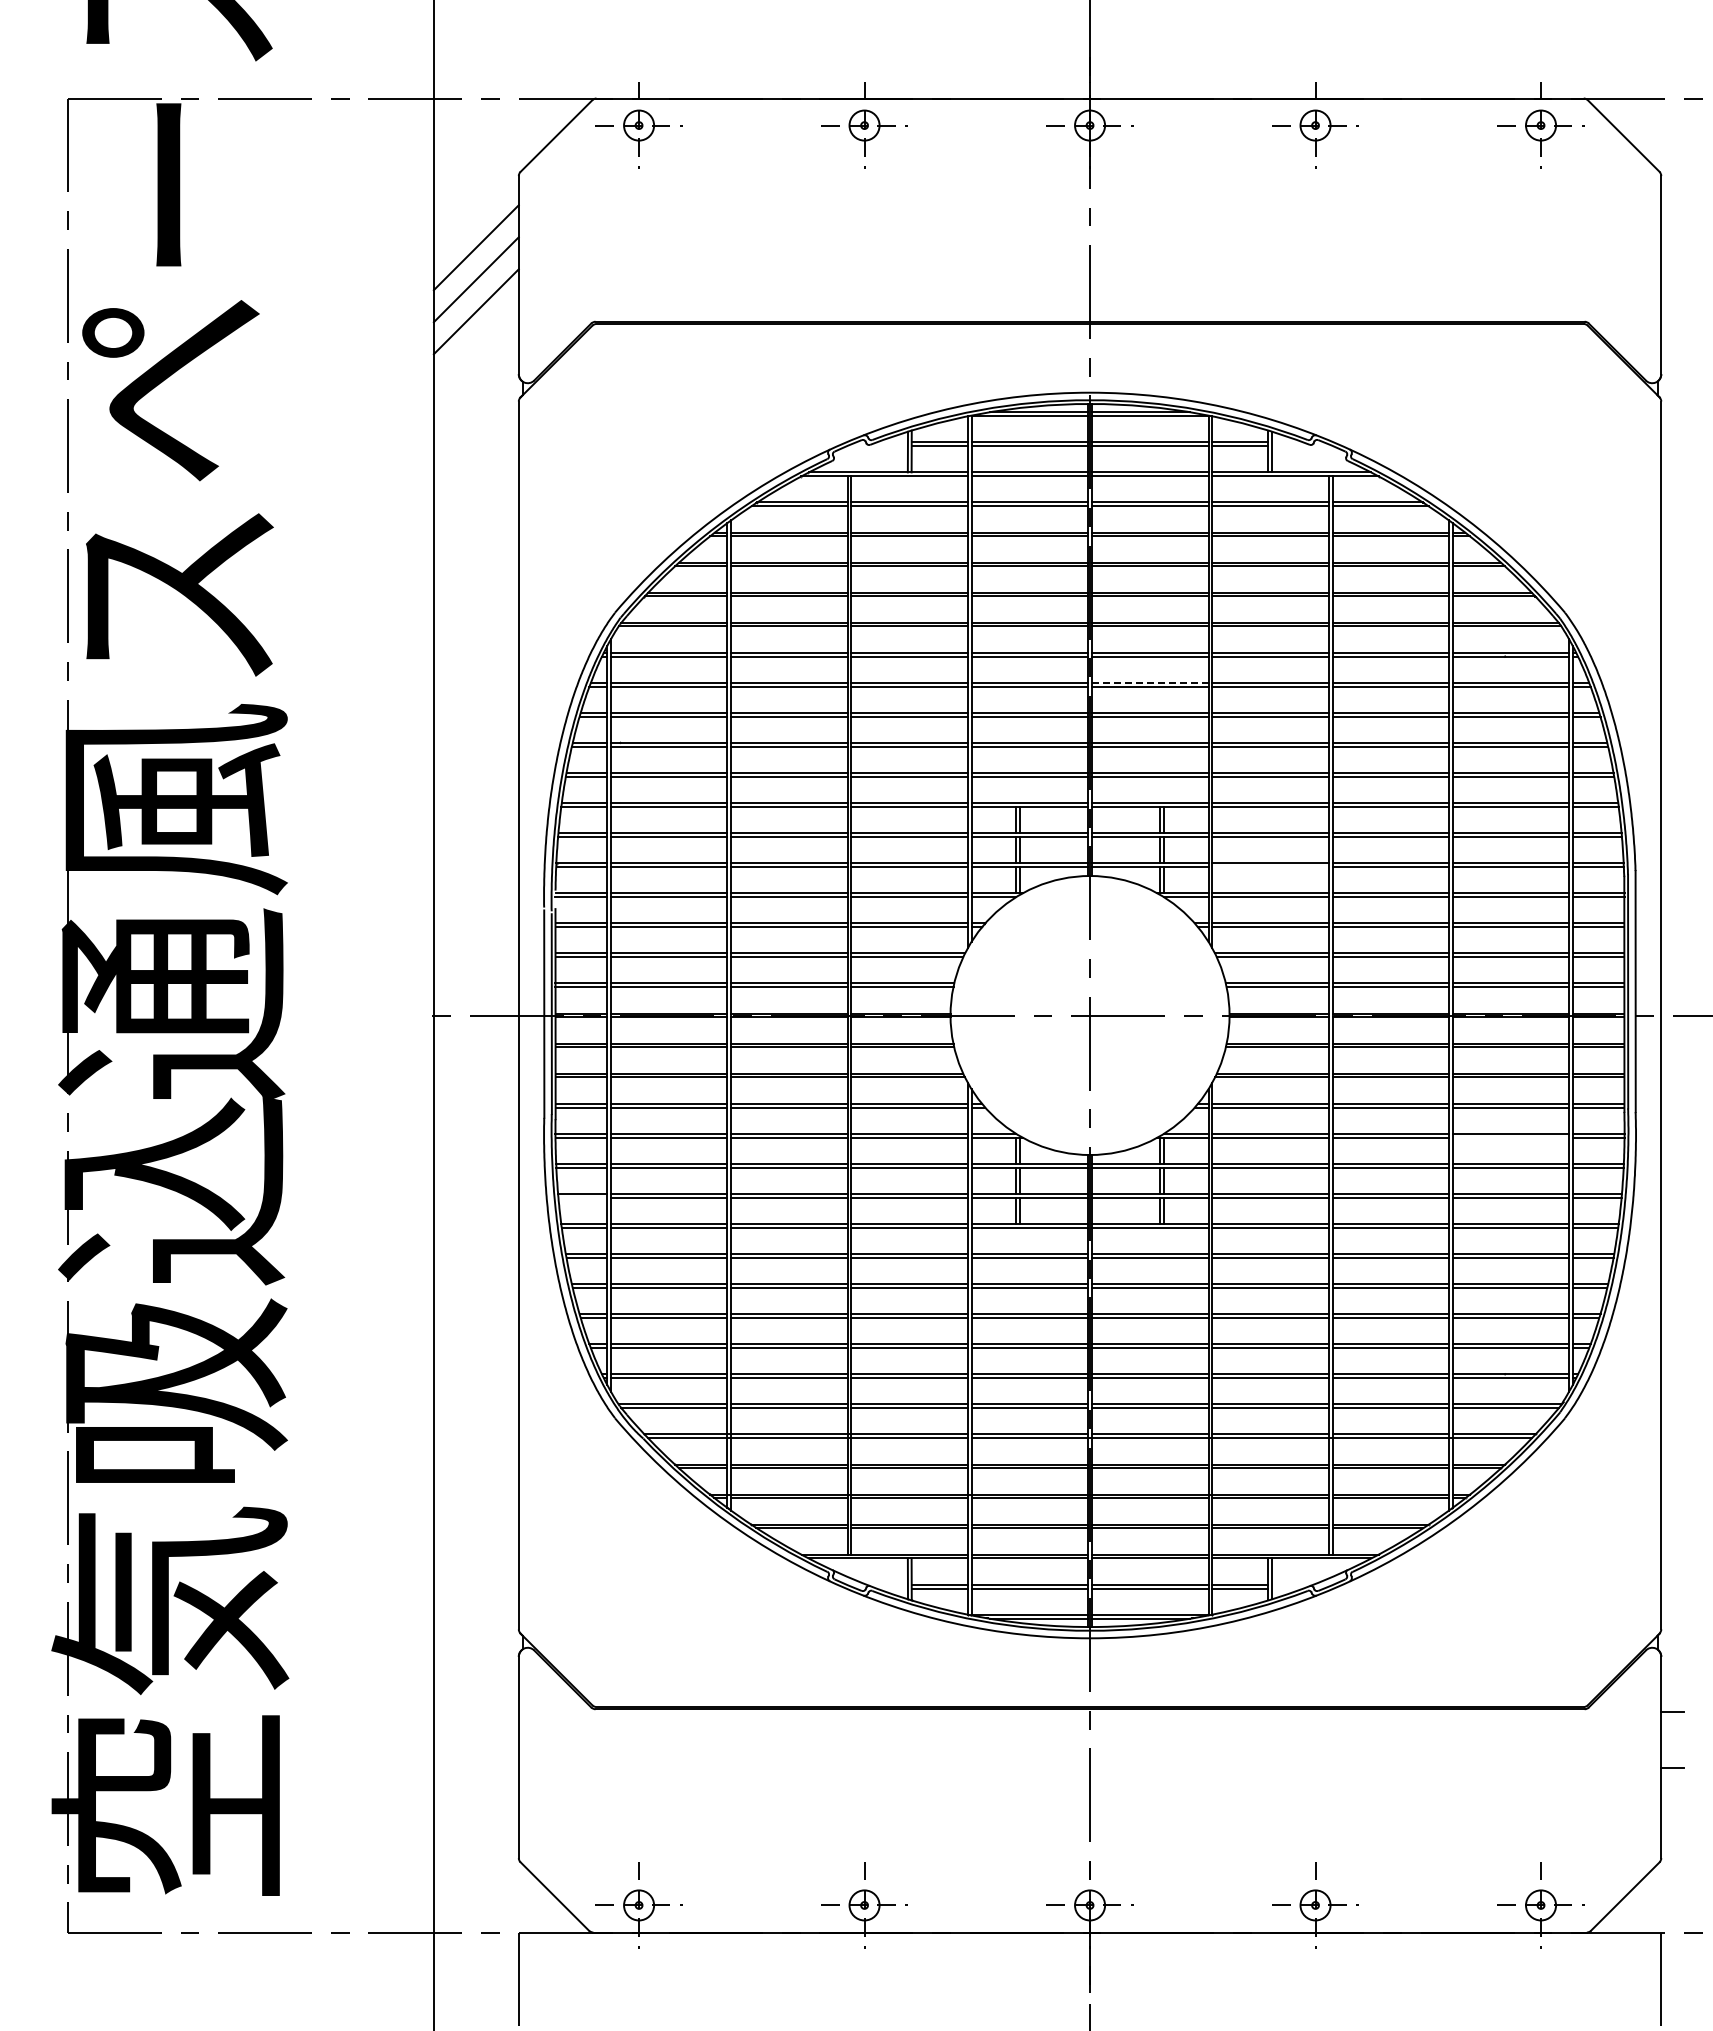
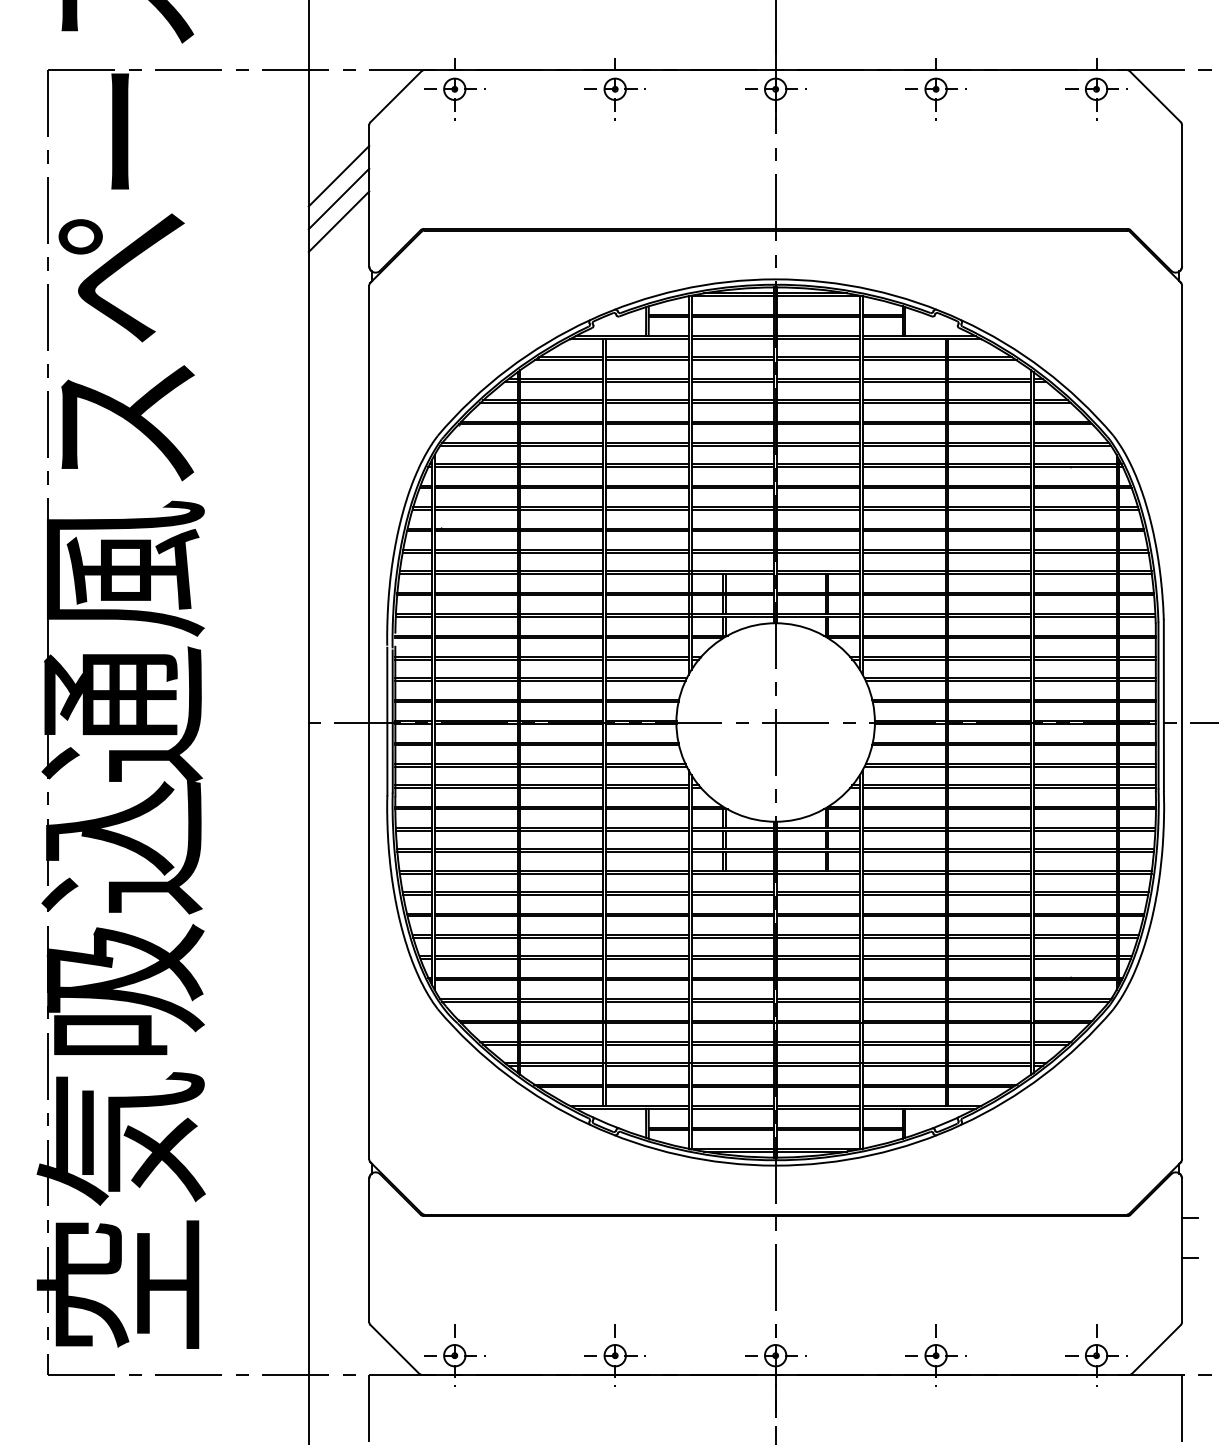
line: (1150, 682) -> (818, 485), dashed -> solid
line: (1270, 866) -> (904, 616), added
line: (1510, 1137) -> (1074, 809), added
line: (582, 1197) -> (414, 851), added

